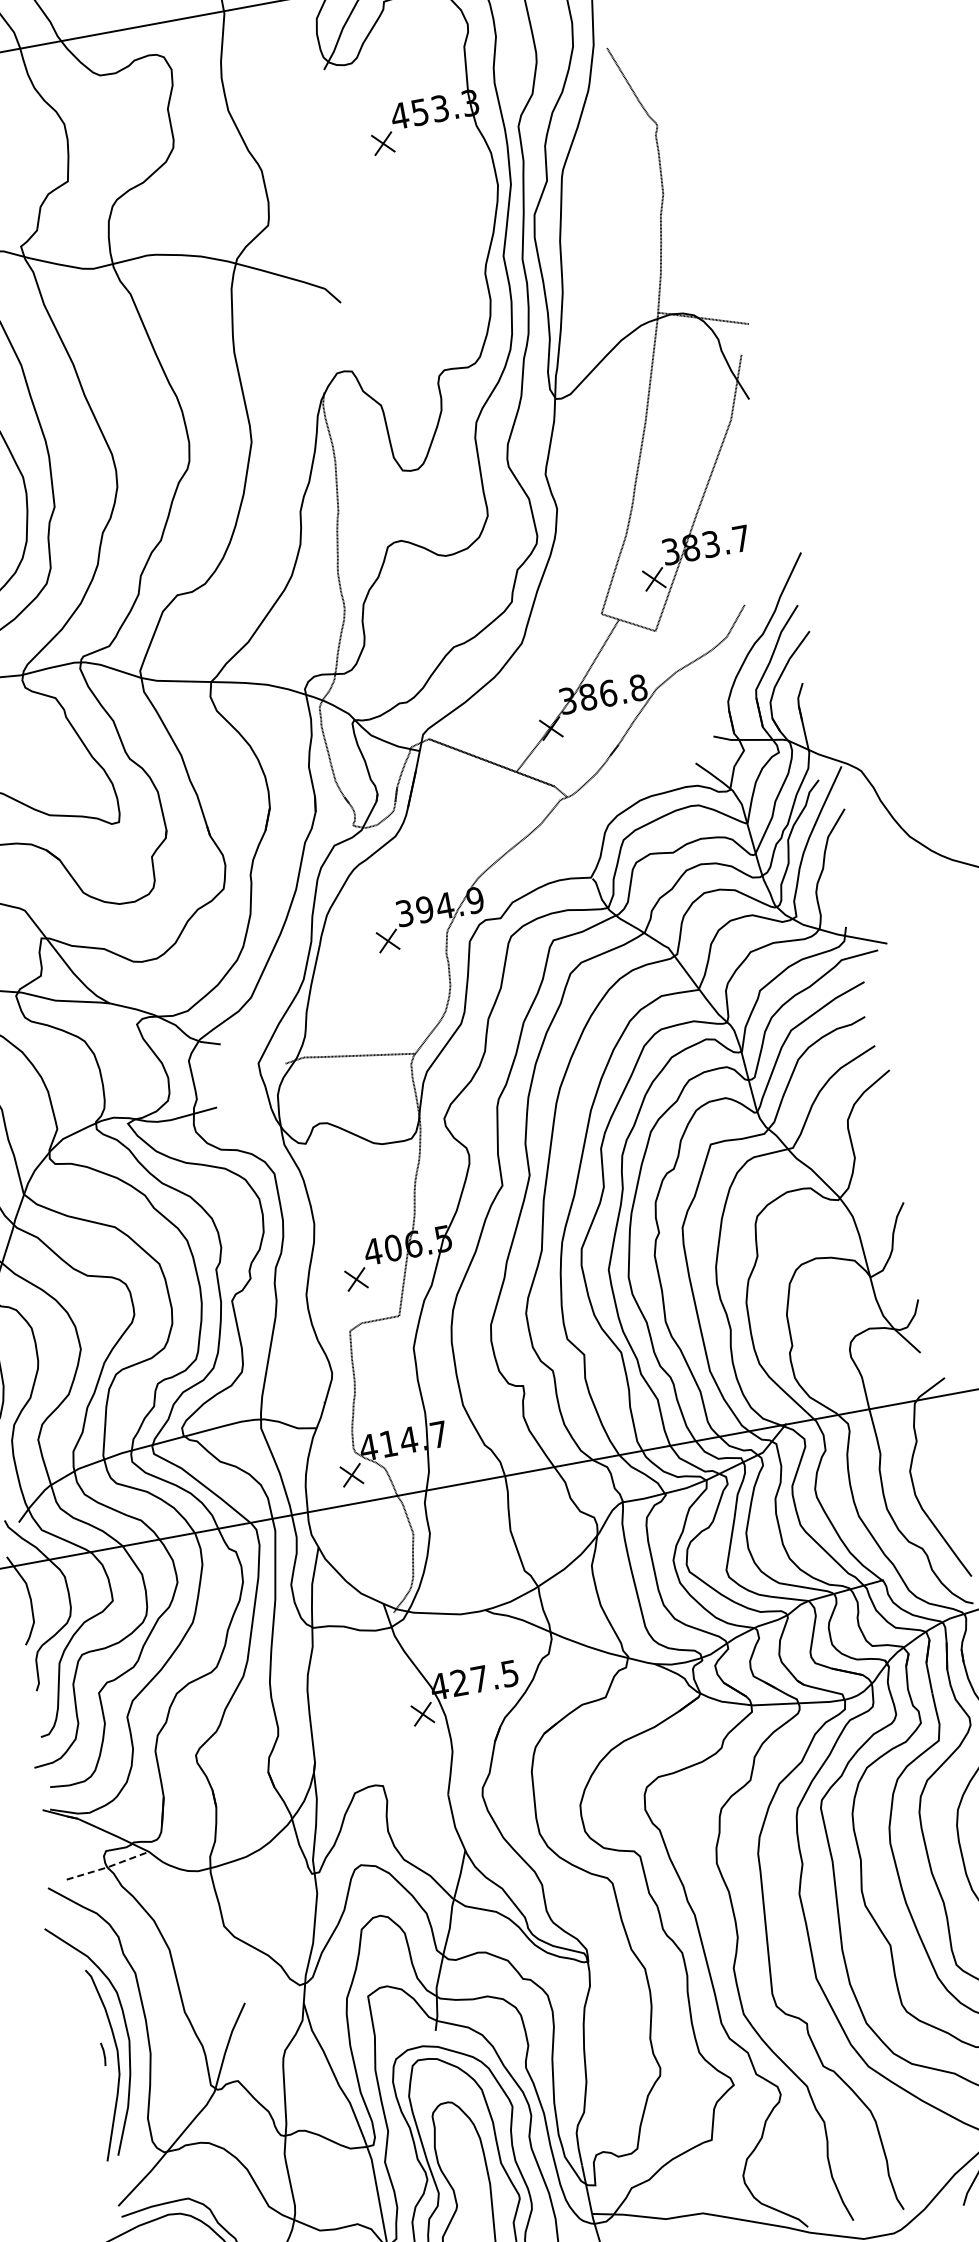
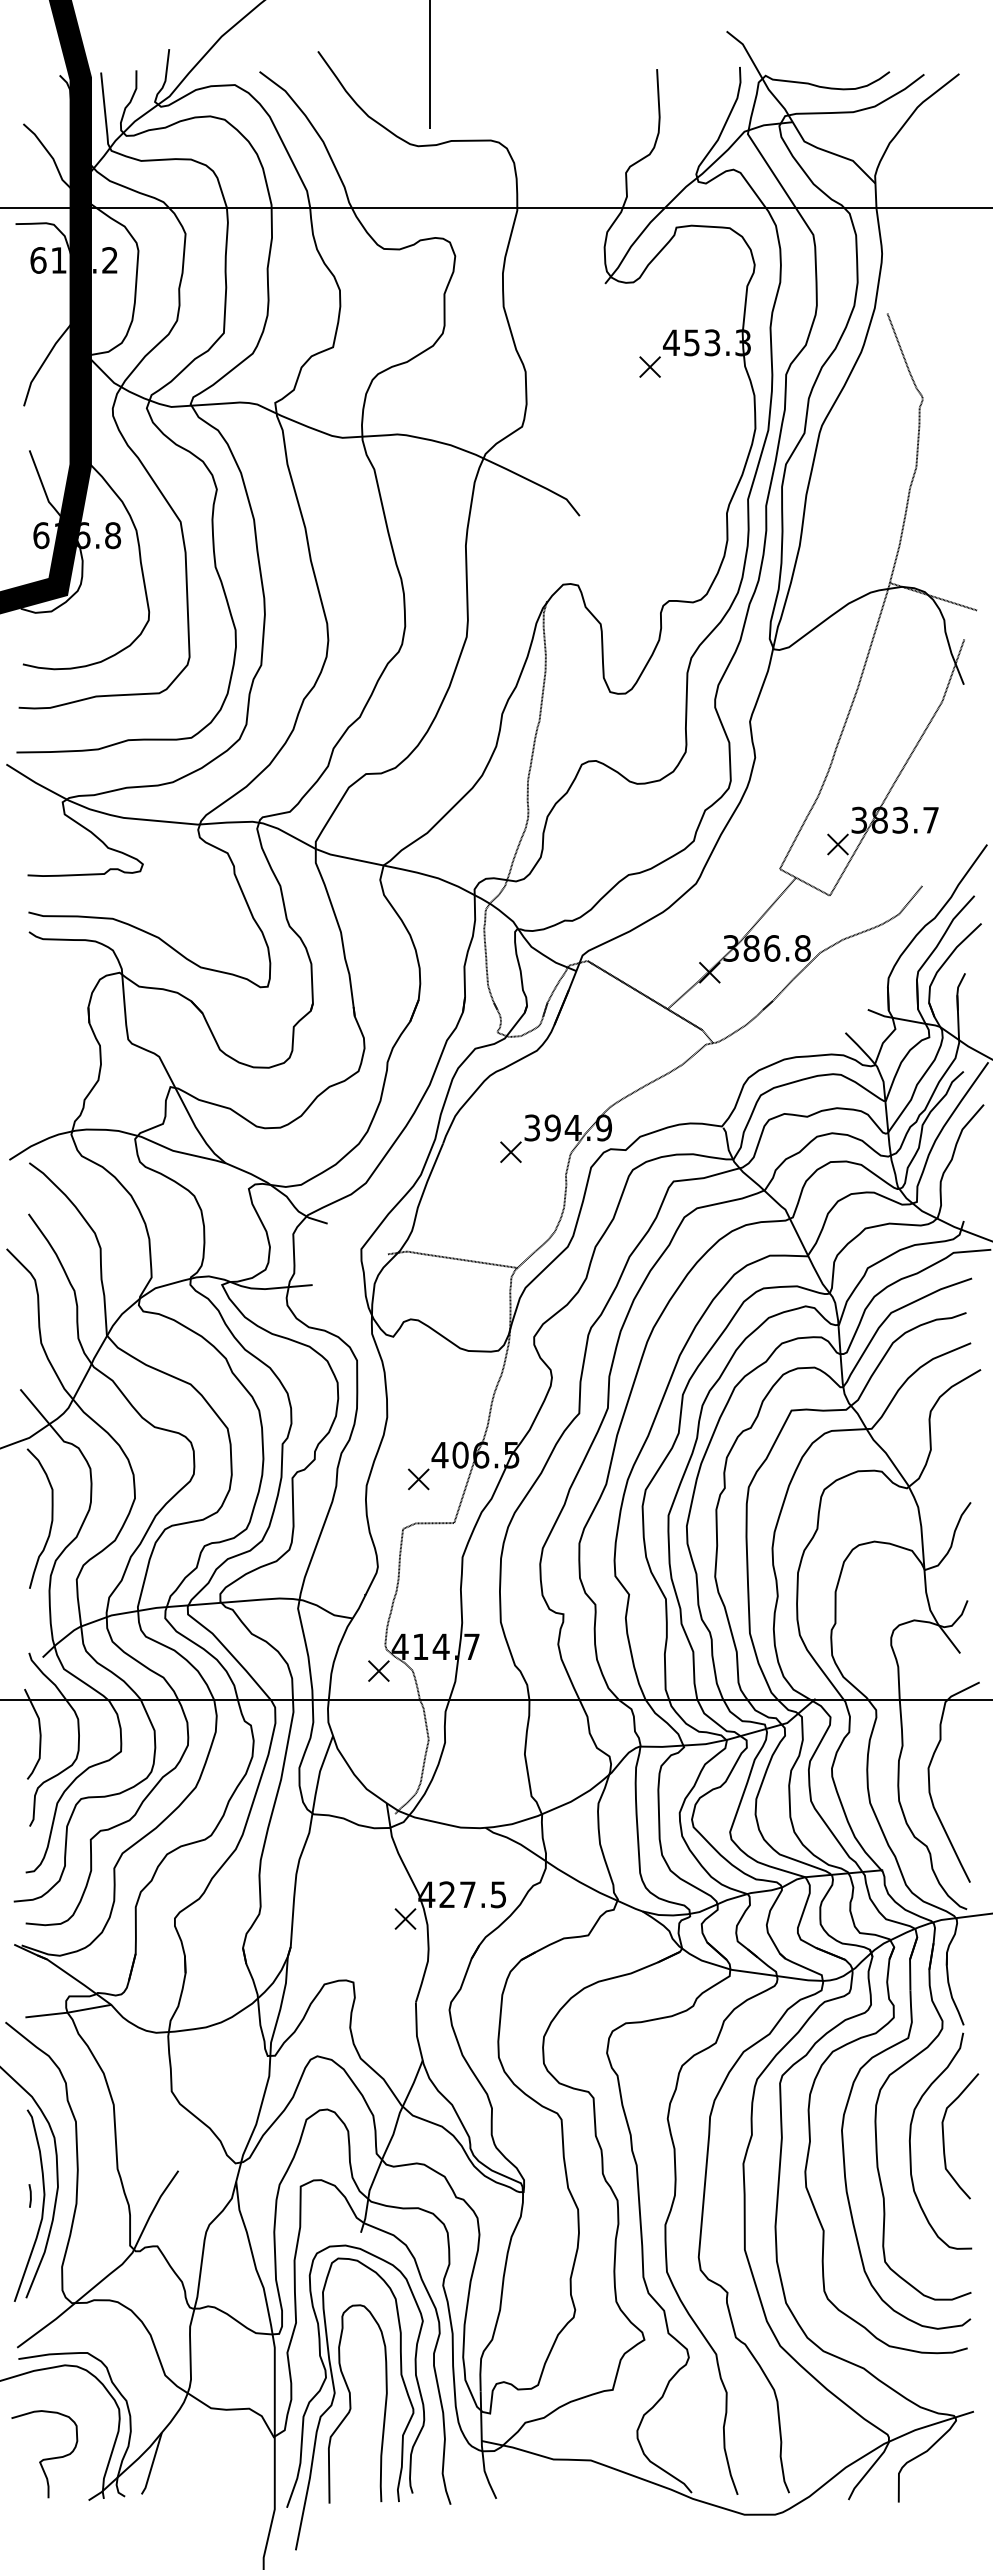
line: (108, 1867) -> (68, 2012), dashed -> solid

